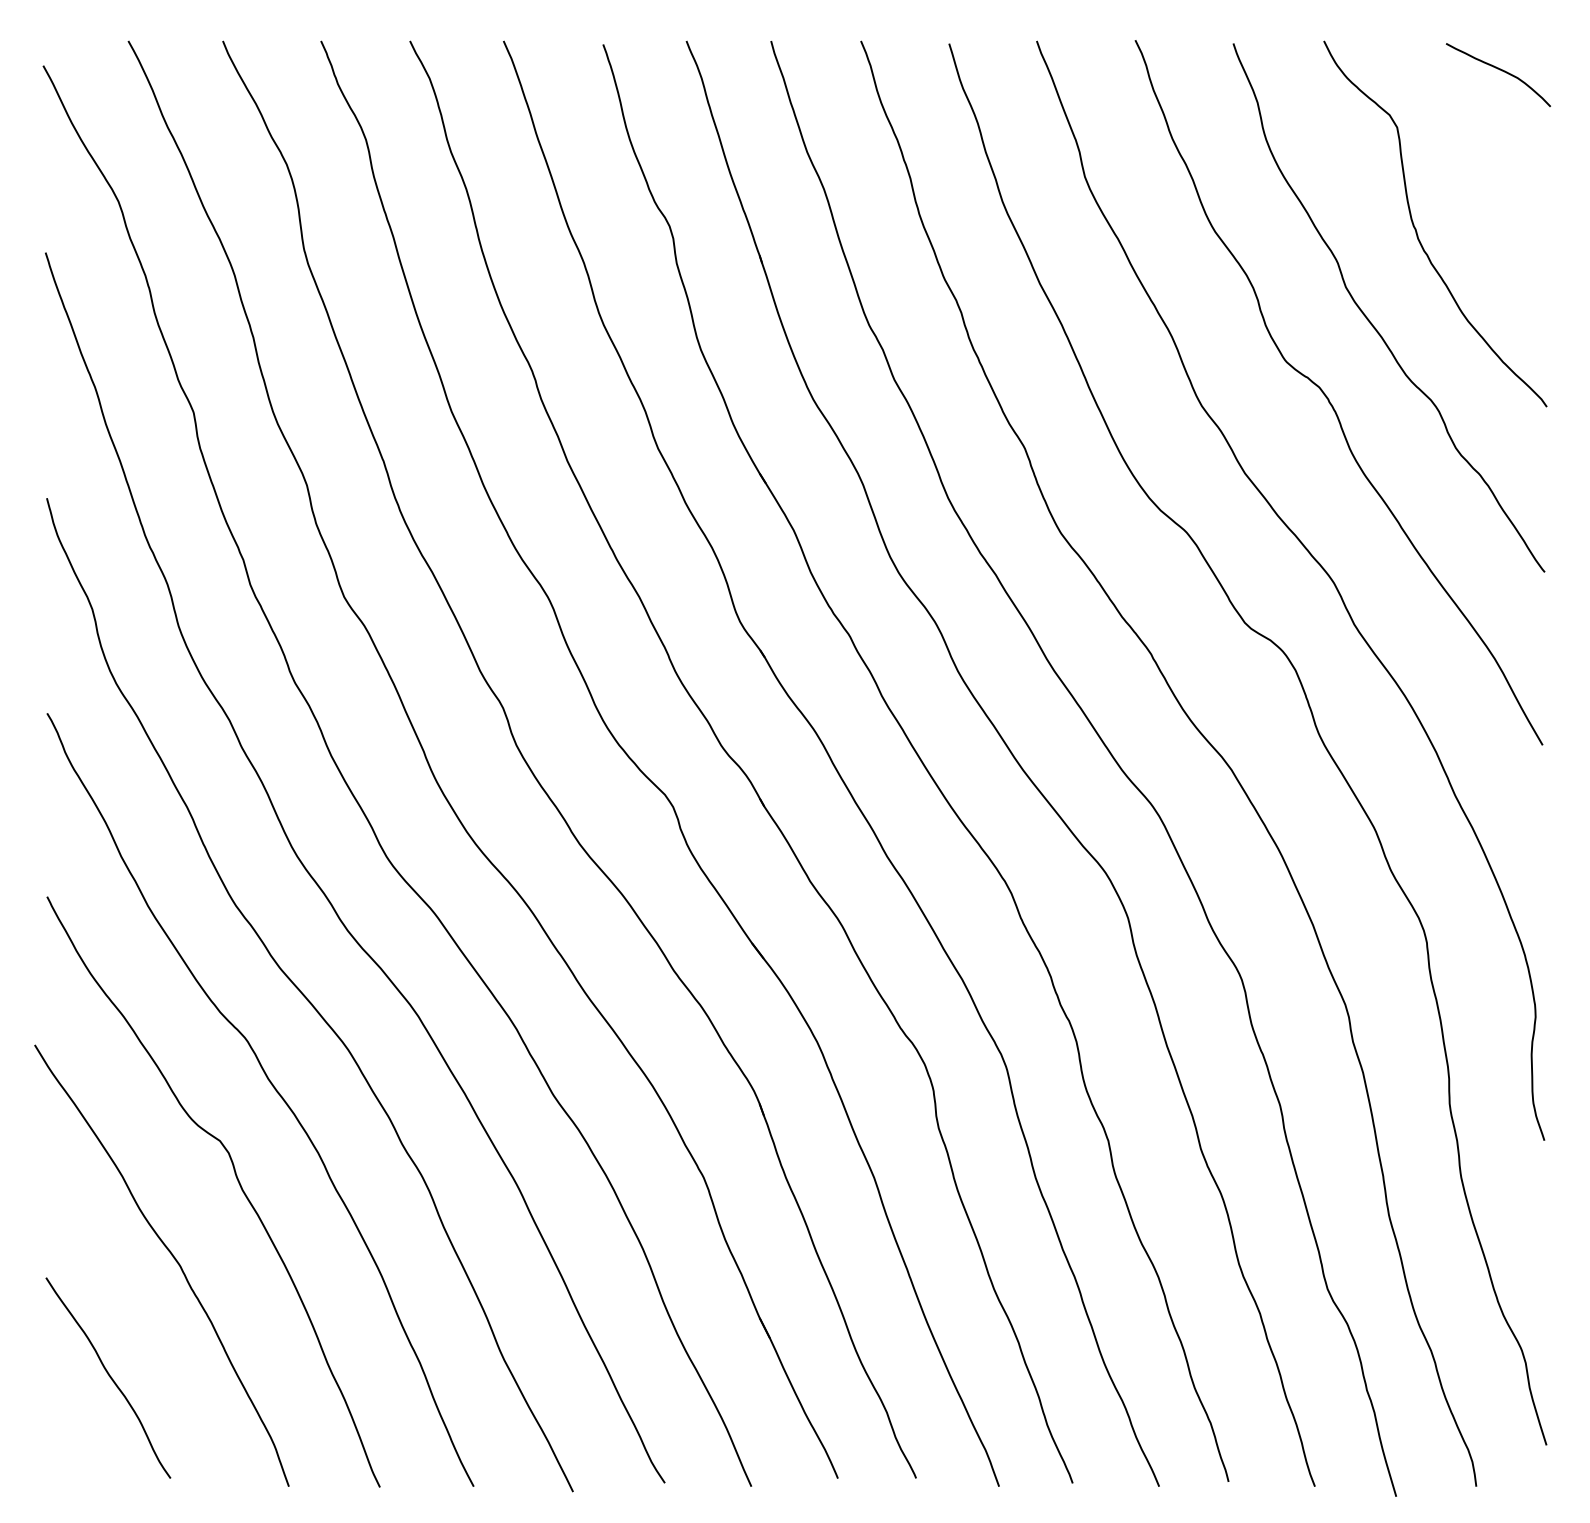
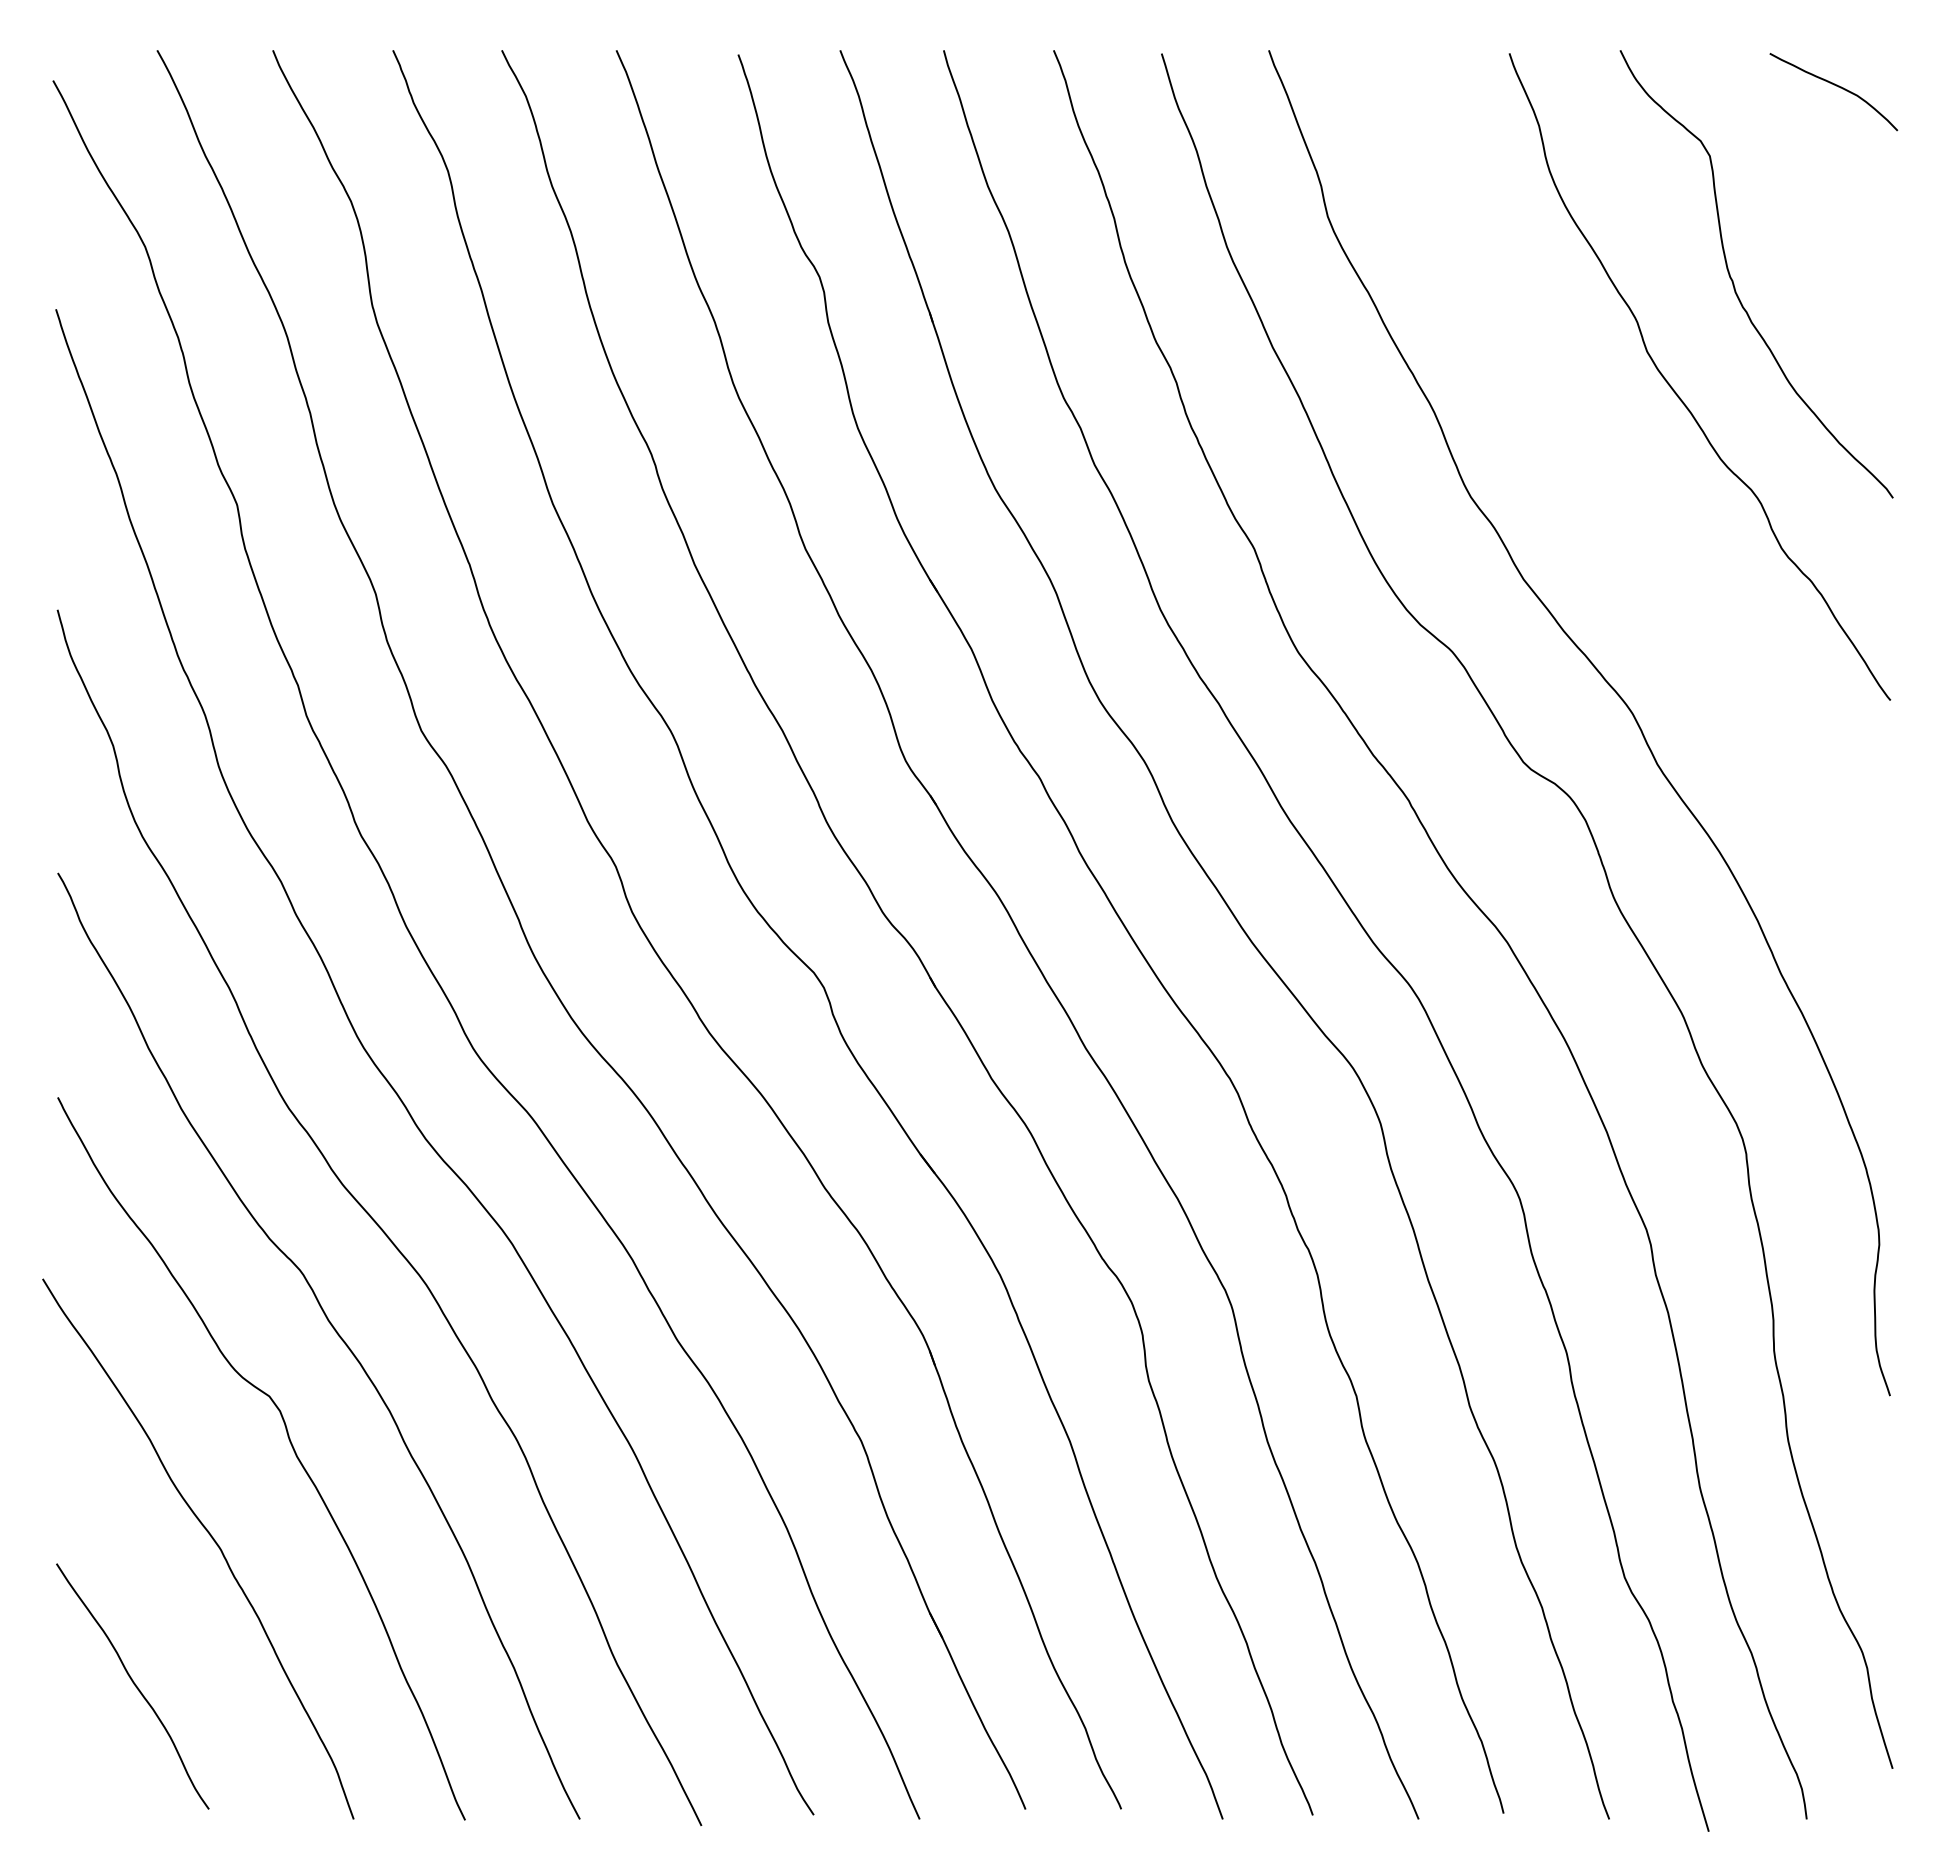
curve: (1329, 399) -> (1626, 488), removed

